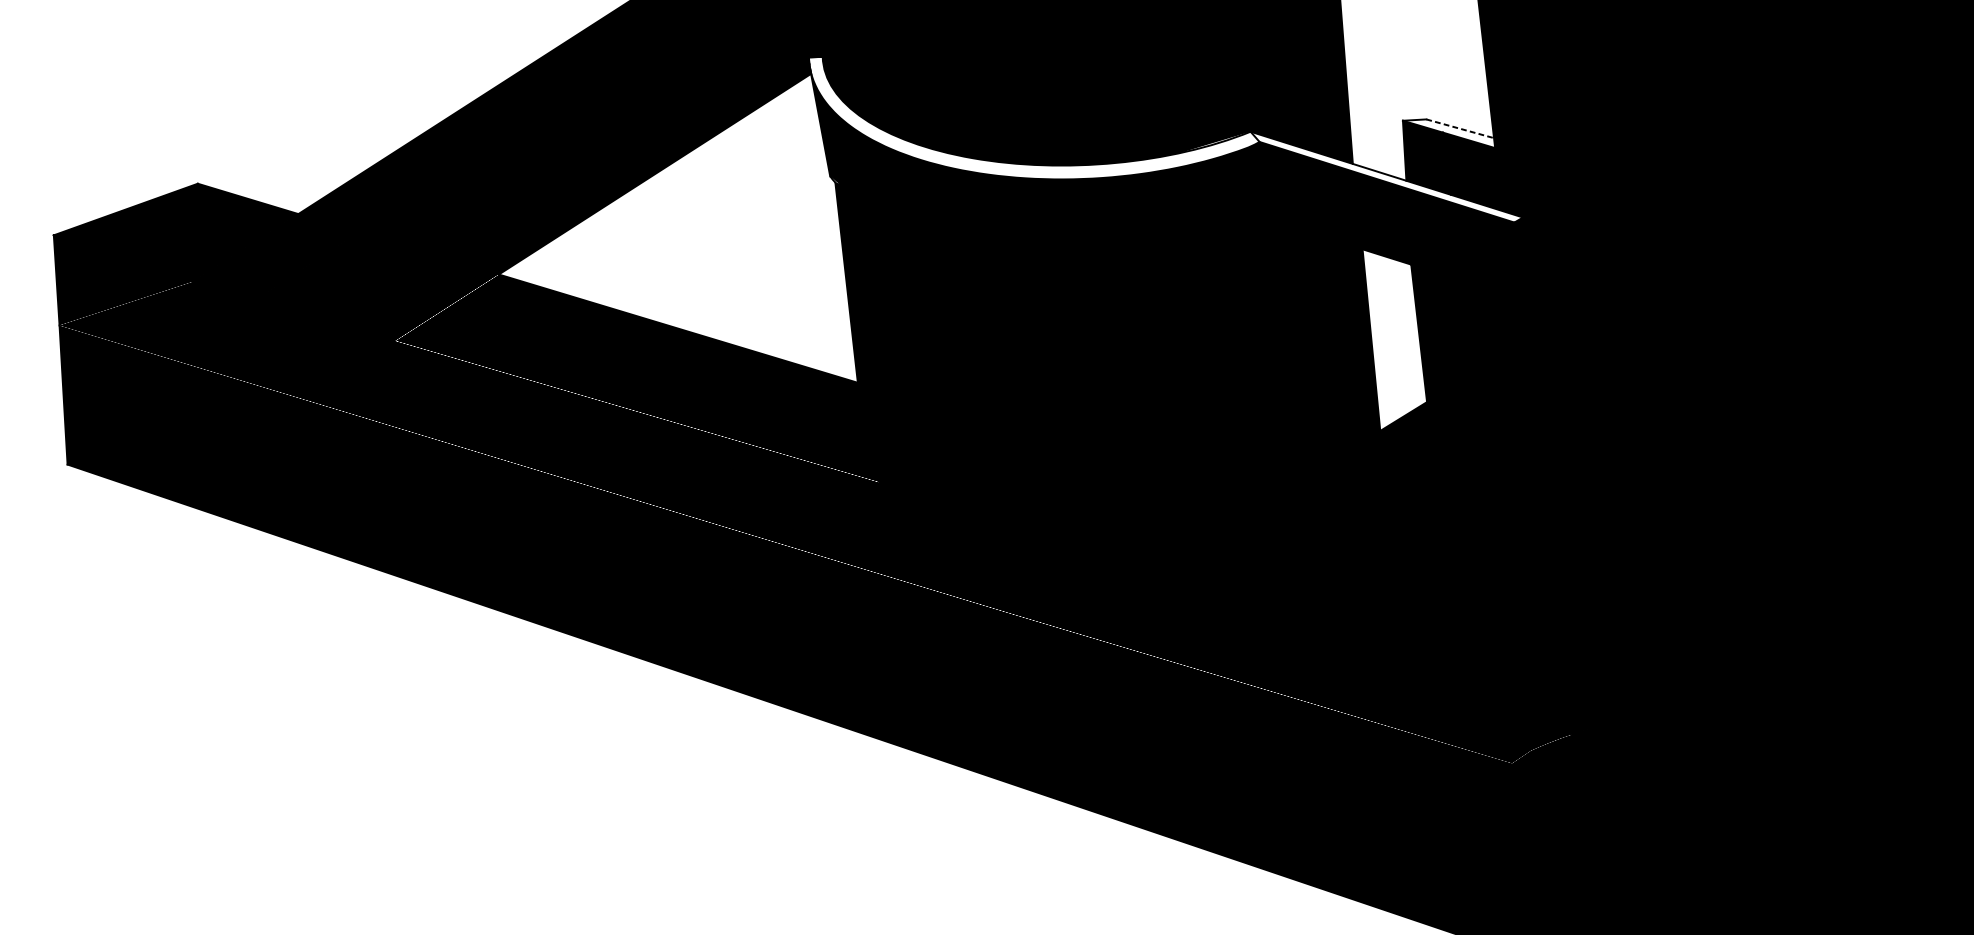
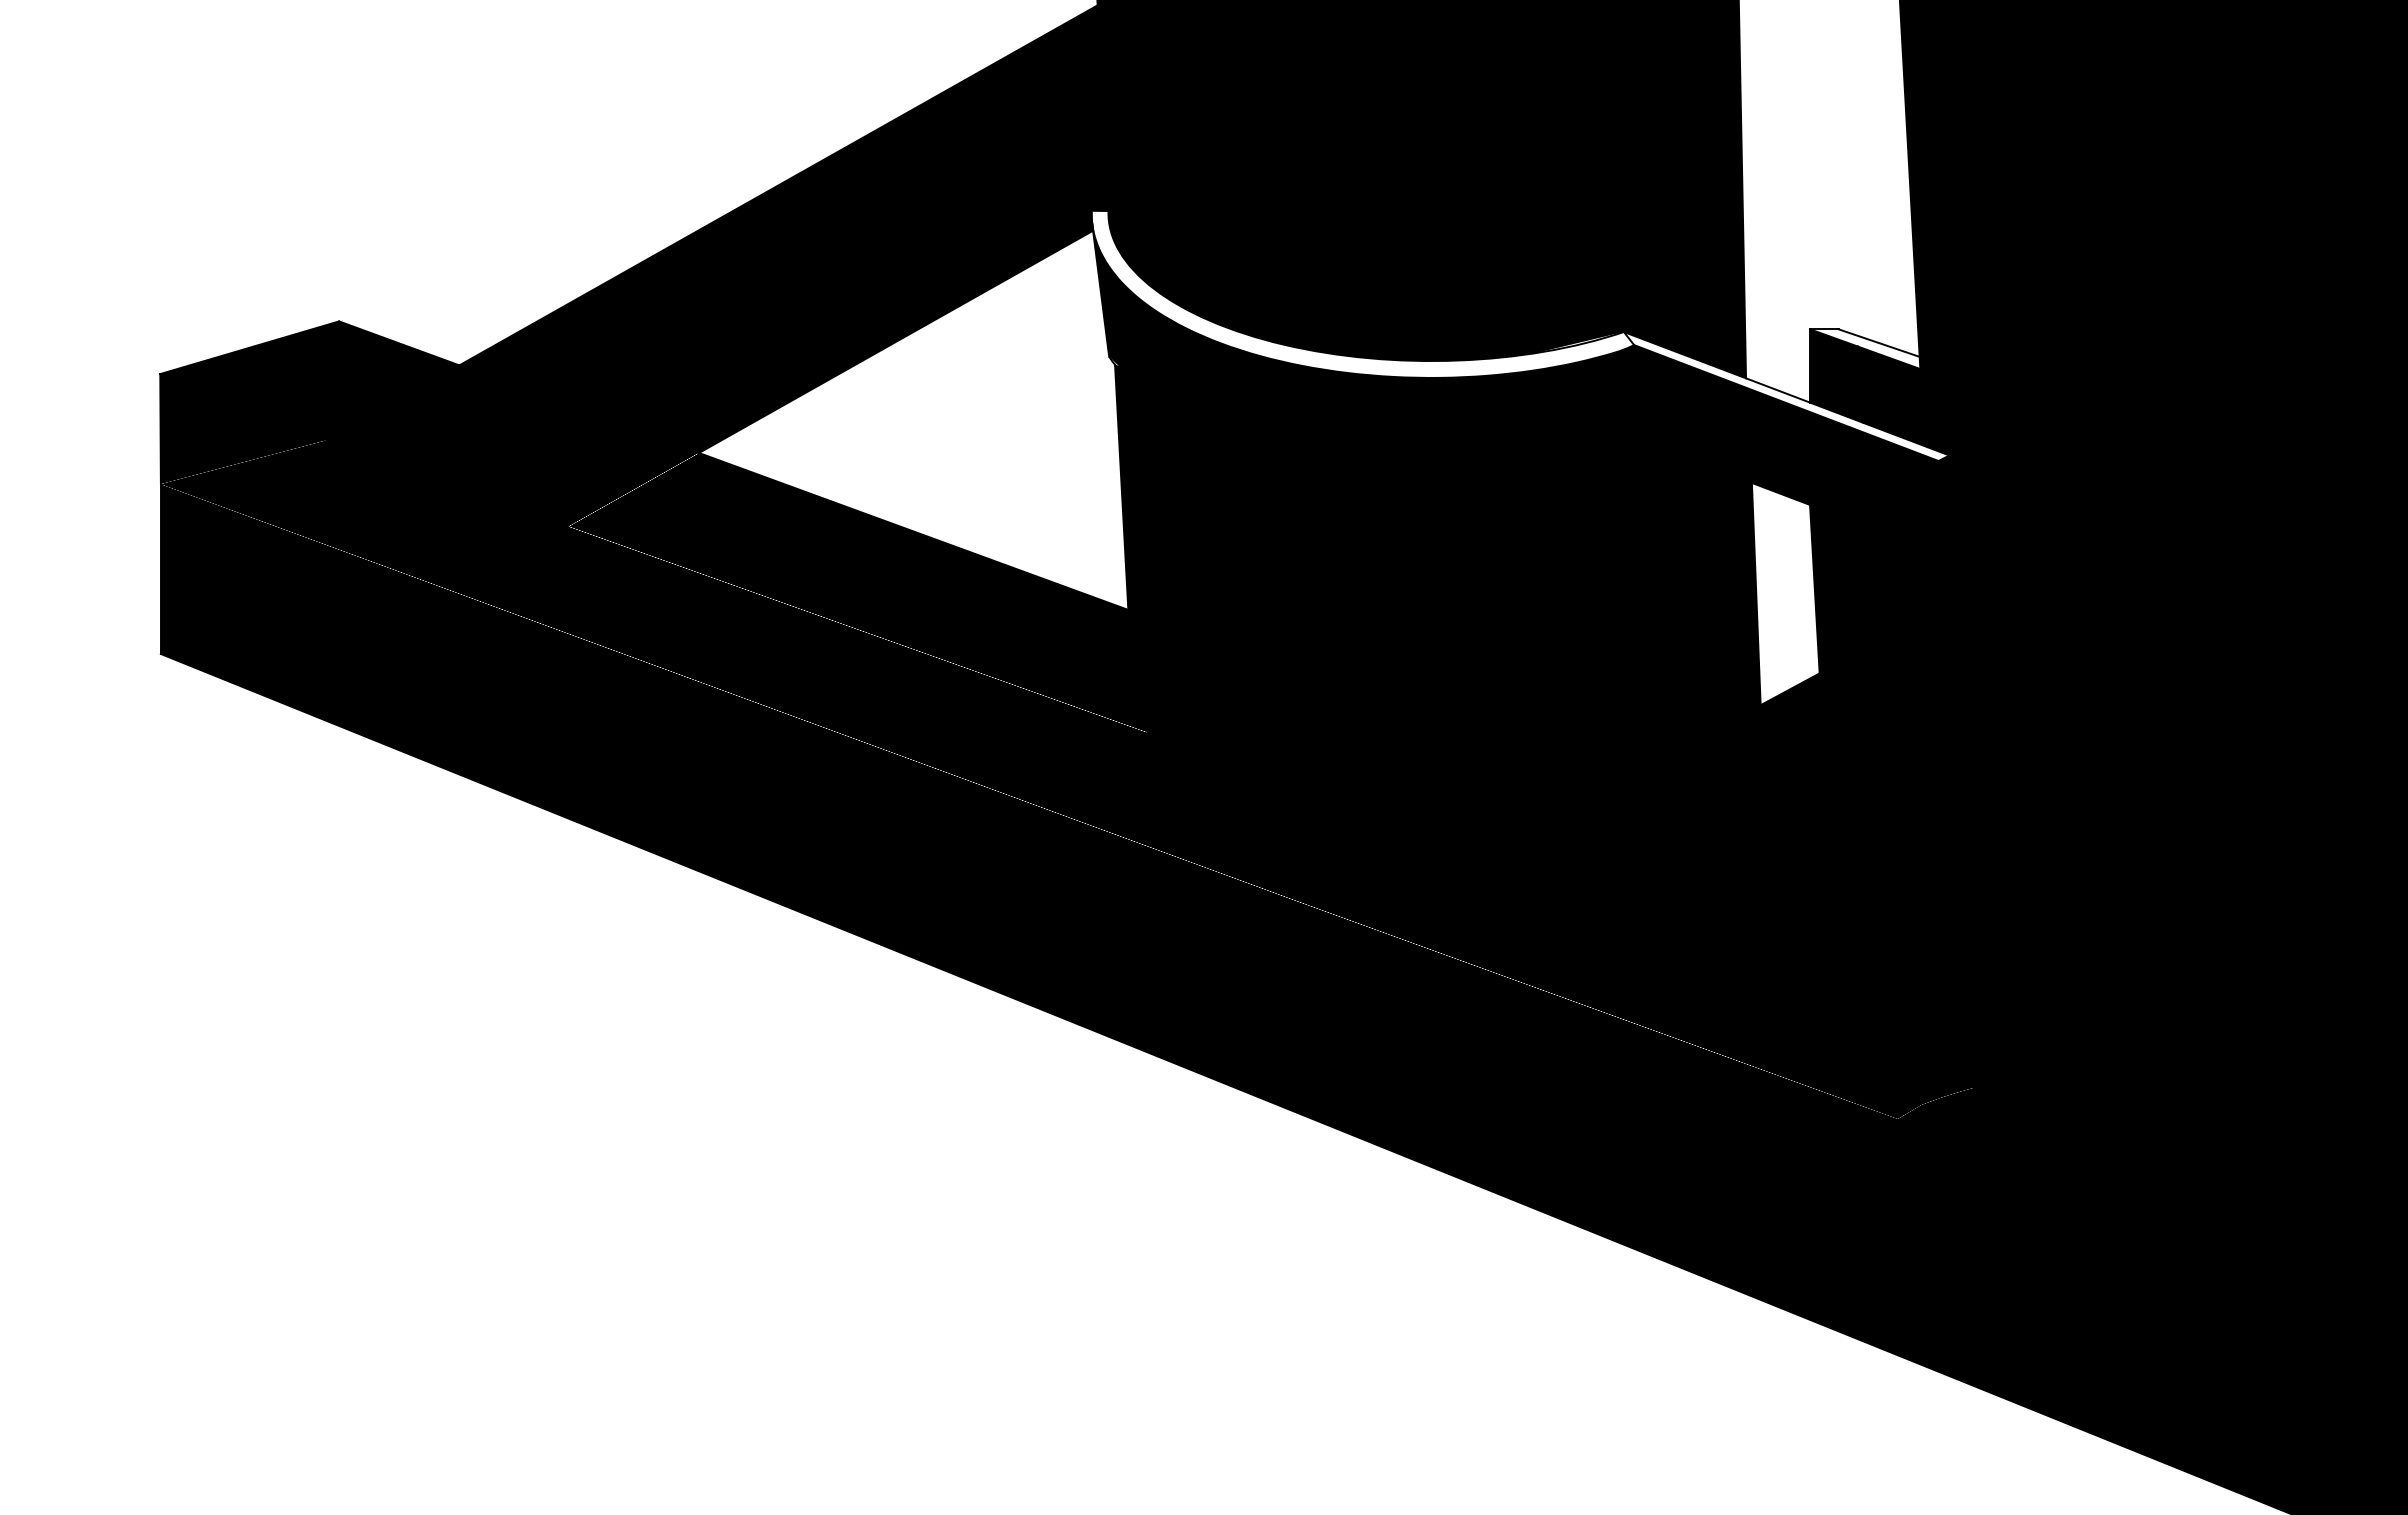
line: (1460, 129) -> (1879, 343), dashed -> solid

